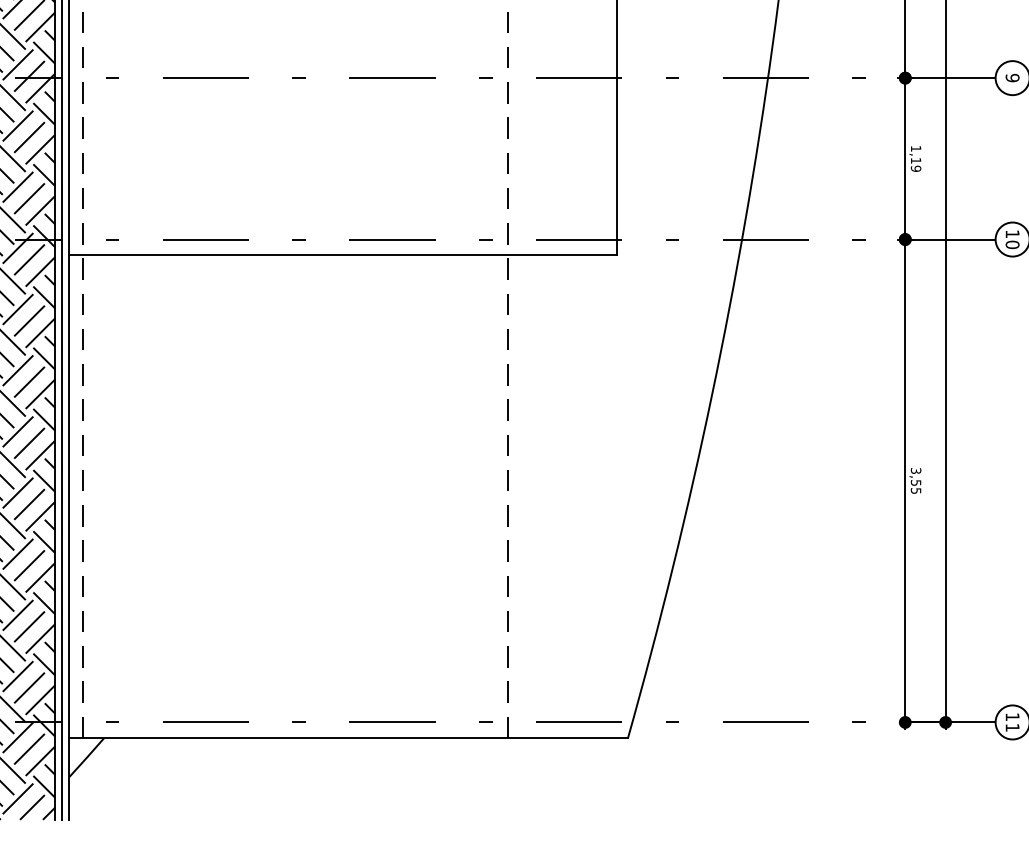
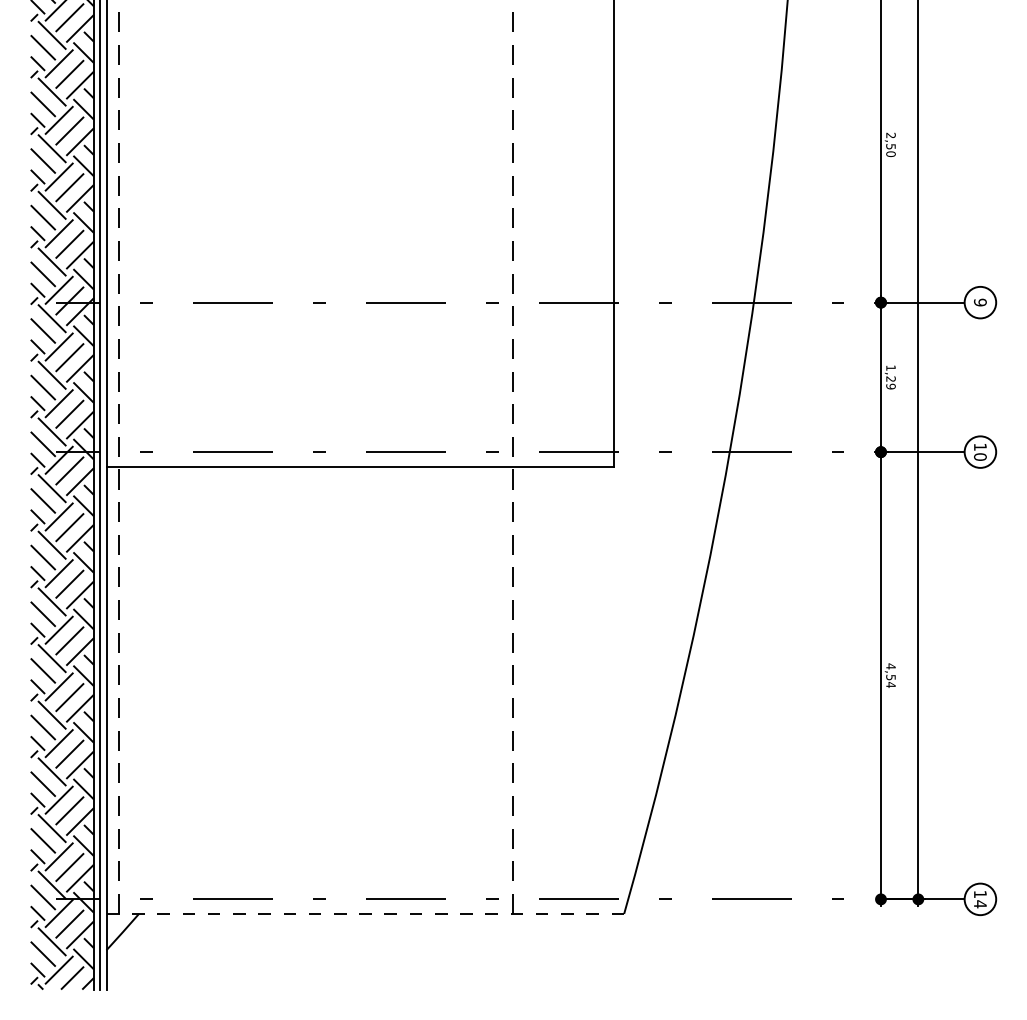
text: (915, 160) -> (890, 378), 1,19 -> 1,29
text: (915, 480) -> (890, 675), 3,55 -> 4,54
text: (1012, 727) -> (980, 904), 11 -> 14
line: (348, 737) -> (365, 913), solid -> dashed

